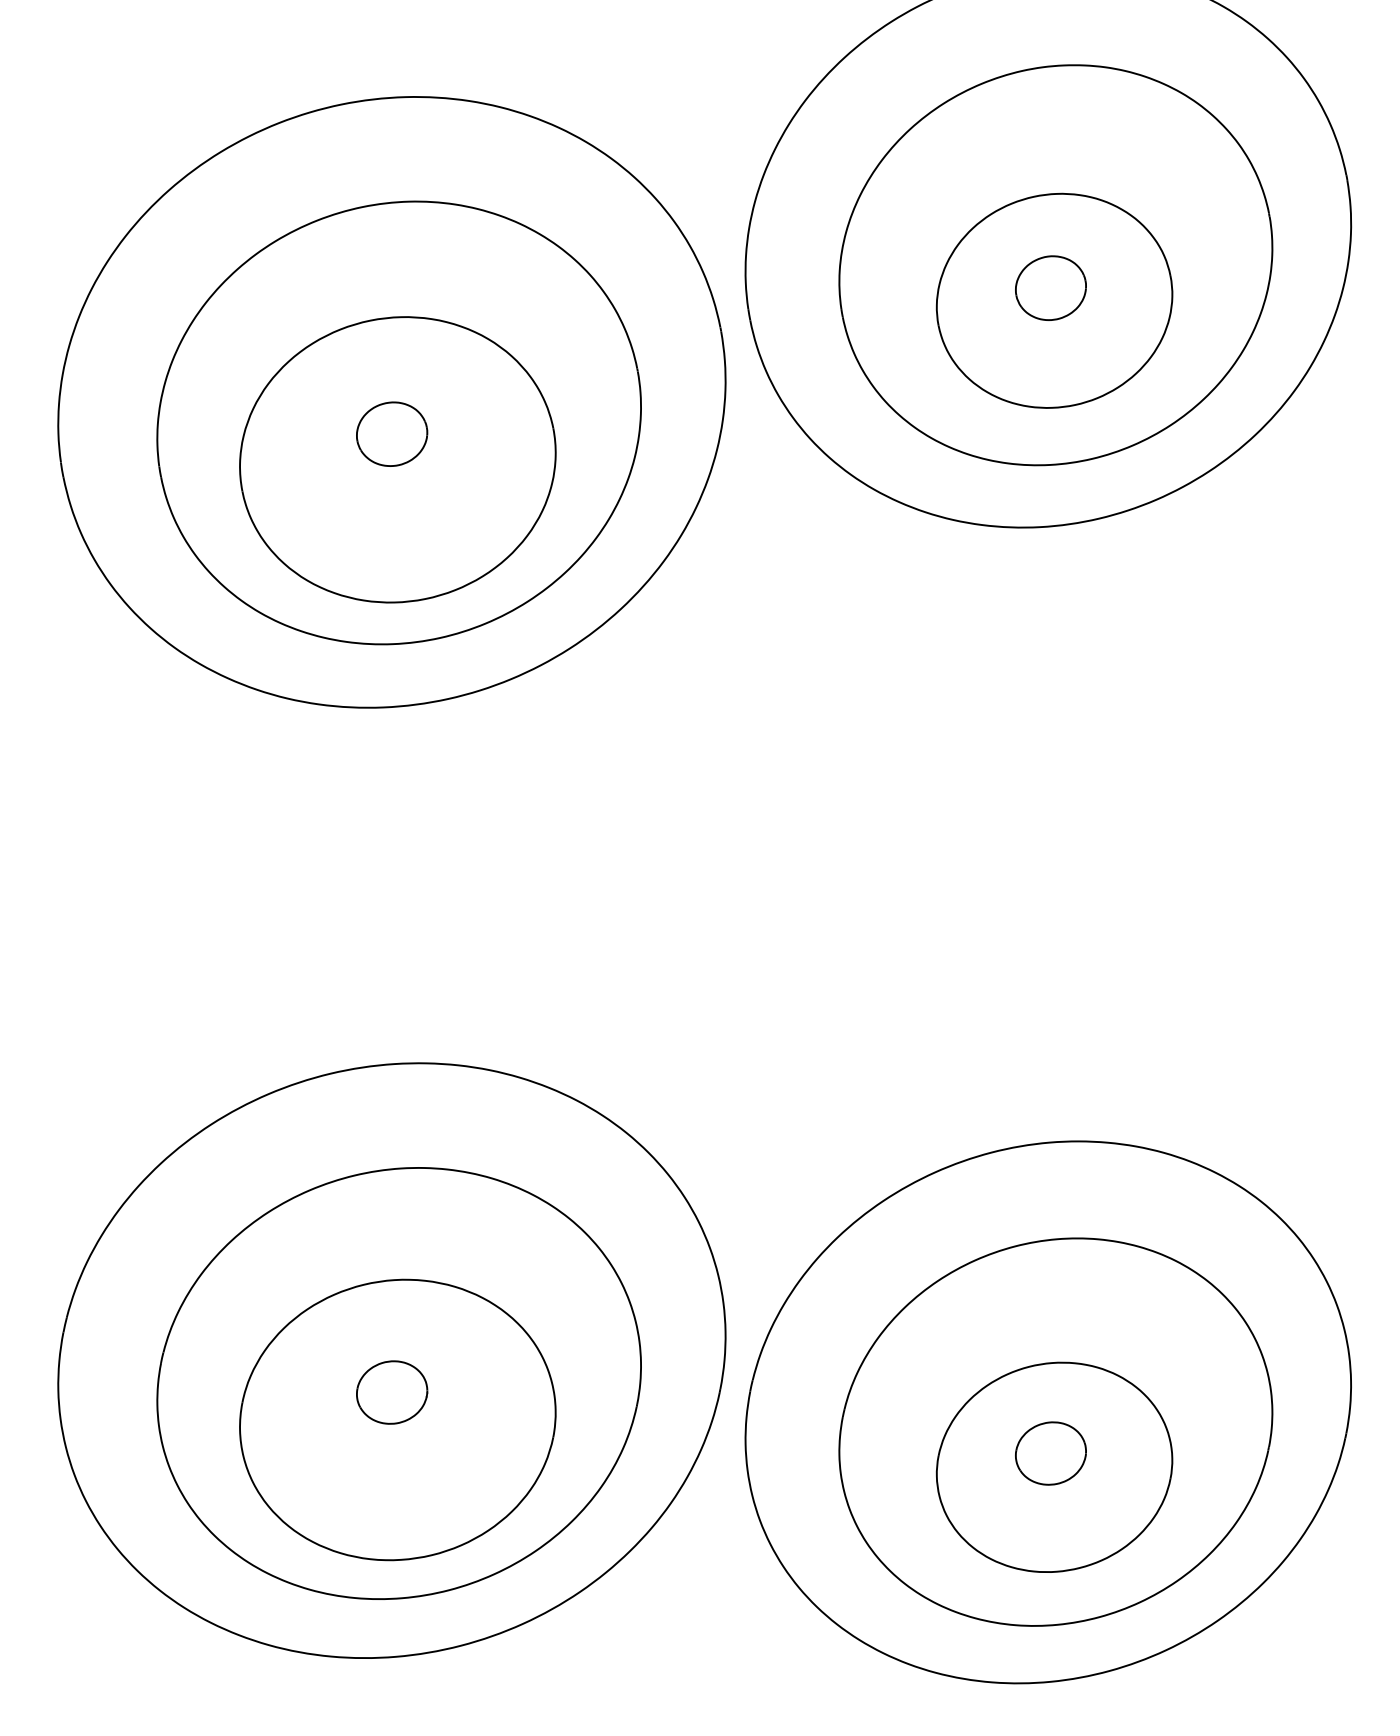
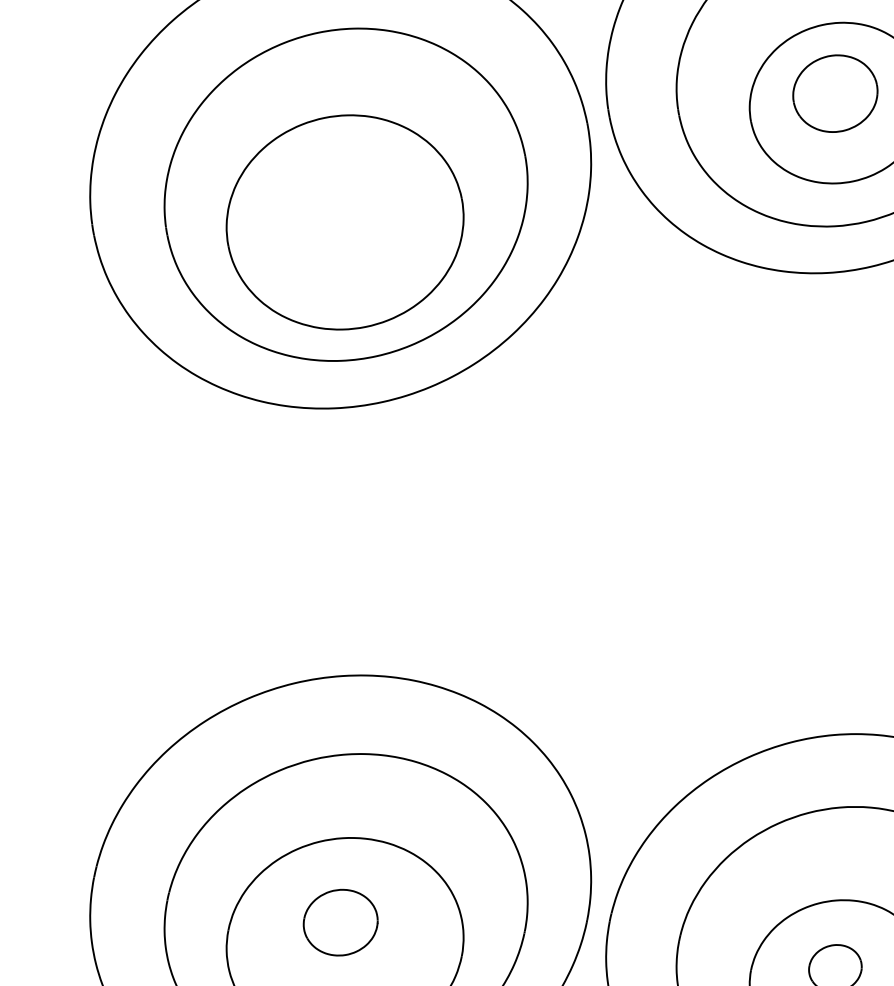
part: (1050, 287) -> (835, 93), size x1.6
part: (392, 433) -> (341, 202), removed
part: (392, 1392) -> (341, 922), size x1.4

